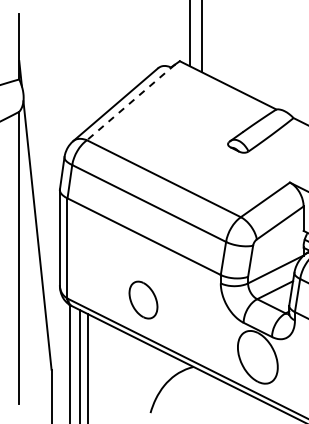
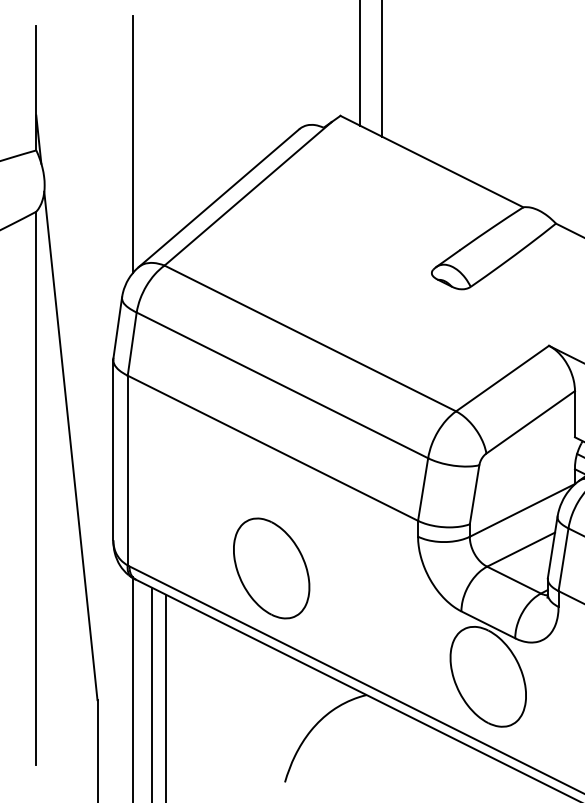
line: (70, 76) -> (133, 144), added
line: (130, 102) -> (247, 194), dashed -> solid
part: (143, 299) -> (271, 567), size x1.43

